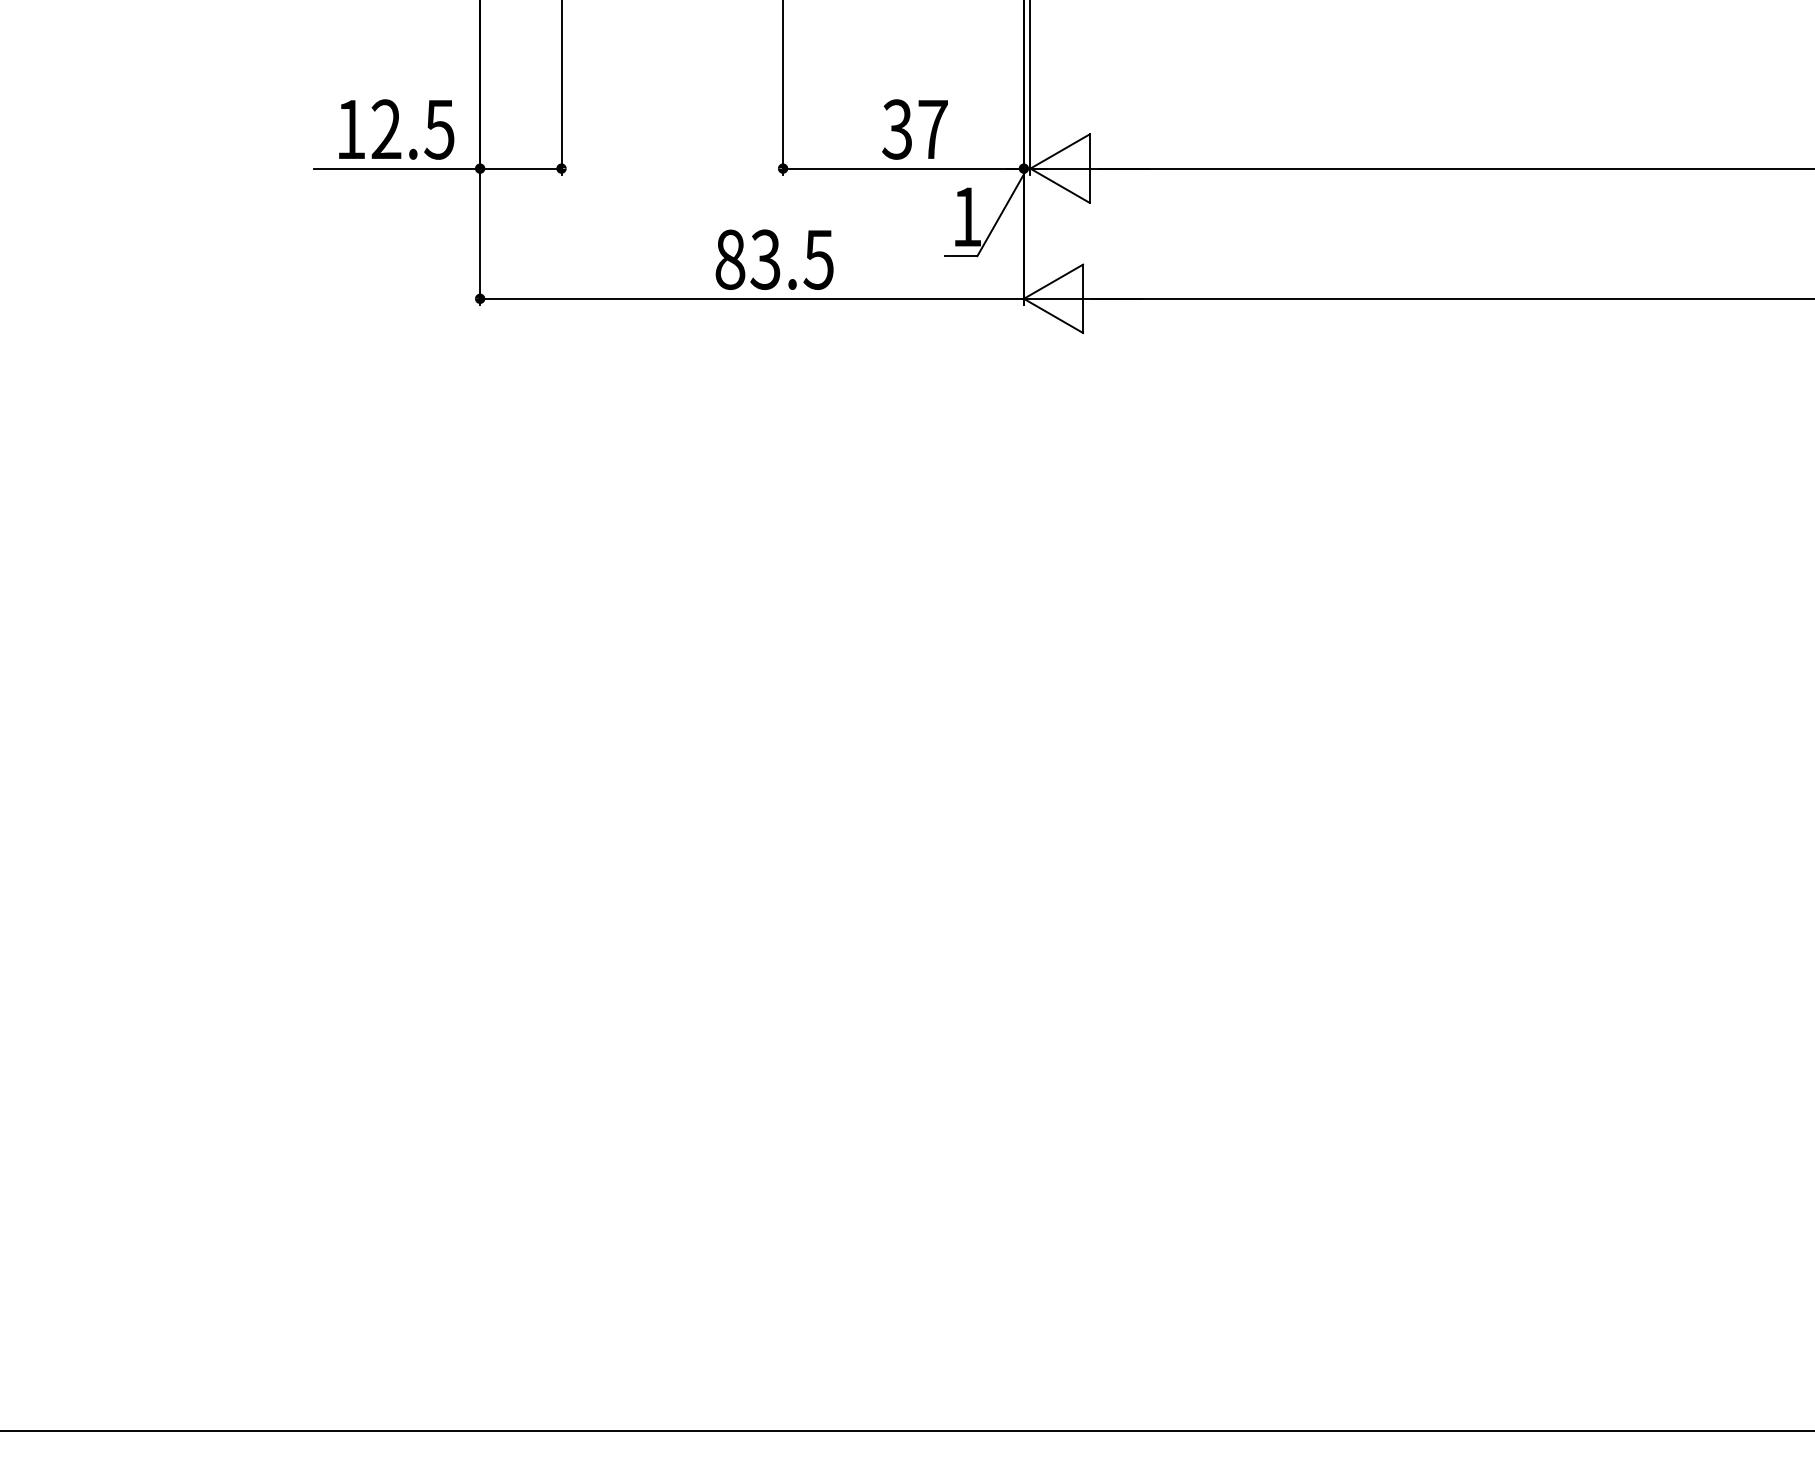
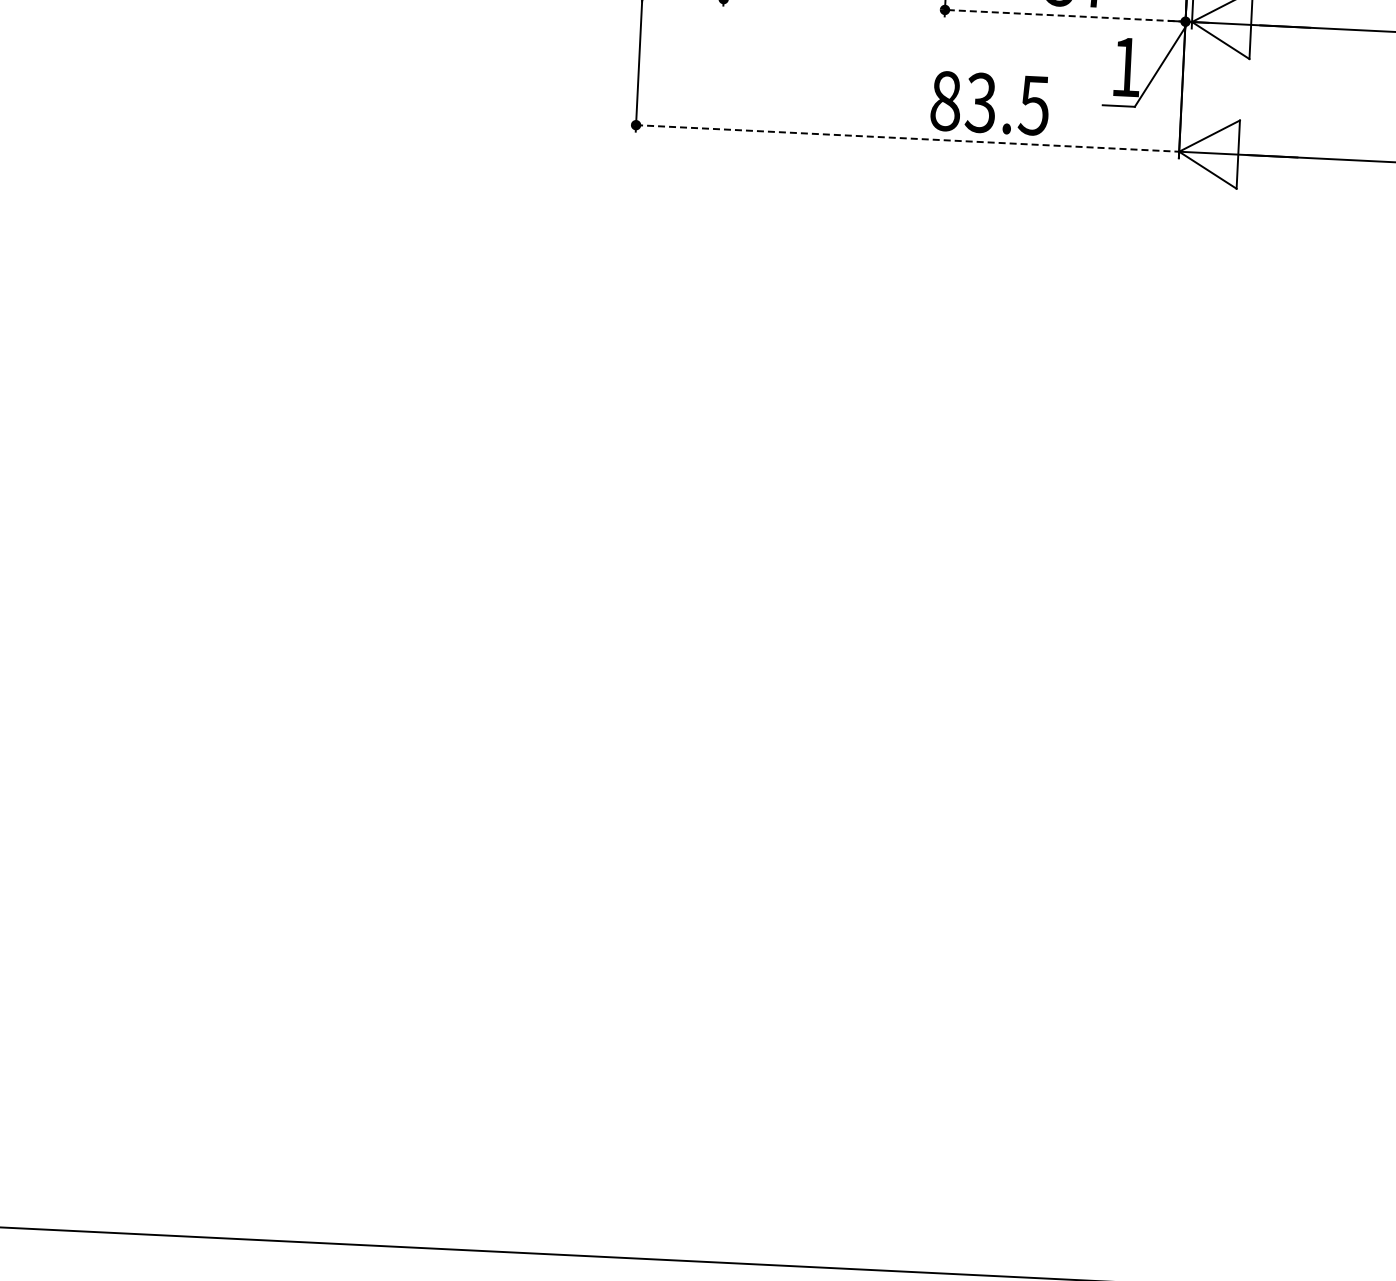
line: (902, 168) -> (1064, 15), solid -> dashed
text: (774, 259) -> (989, 103), moved
line: (752, 298) -> (908, 138), solid -> dashed

